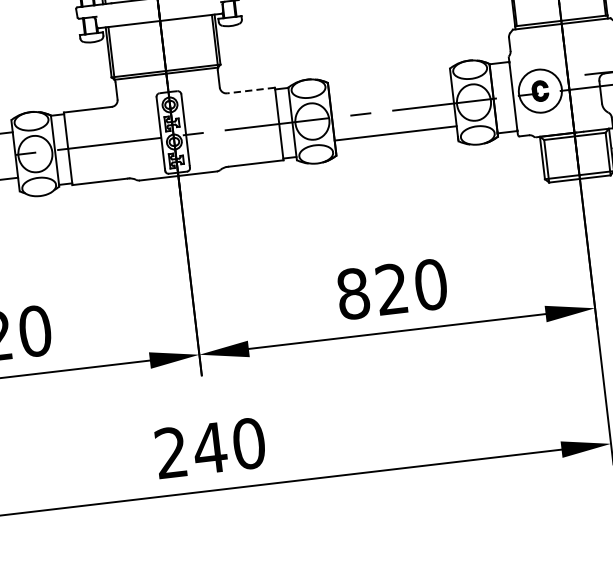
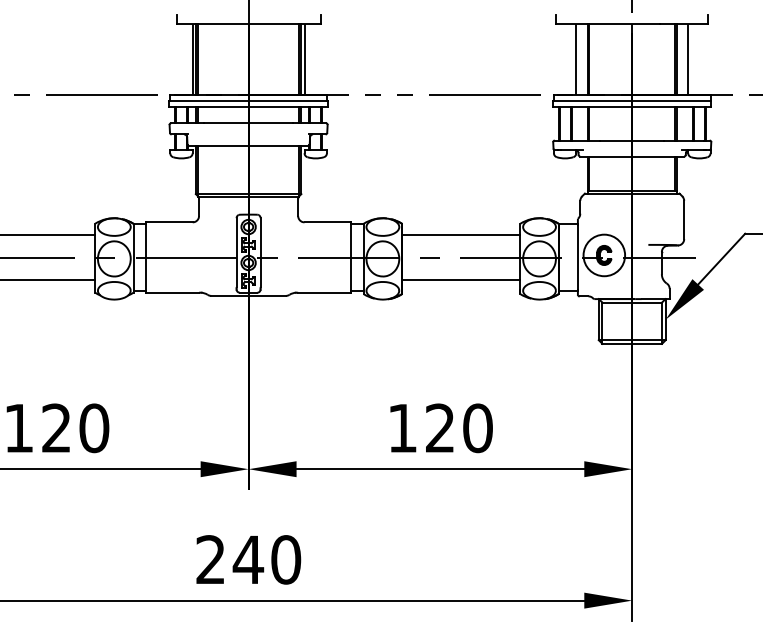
line: (390, 87) -> (461, 235), added
line: (250, 90) -> (327, 222), dashed -> solid
text: (353, 294) -> (402, 428), 820 -> 120

